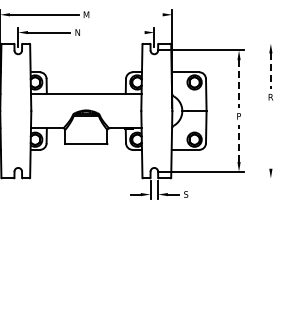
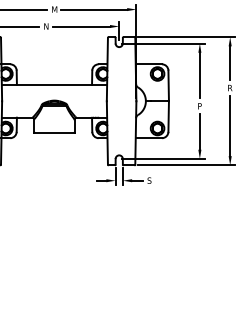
line: (127, 14) -> (93, 9), added
line: (114, 32) -> (81, 26), added
line: (224, 43) -> (186, 36), added
line: (270, 71) -> (229, 63), dashed -> solid
line: (239, 84) -> (200, 75), dashed -> solid
line: (270, 136) -> (229, 125), added
line: (239, 143) -> (200, 132), dashed -> solid
line: (224, 178) -> (186, 165), added

